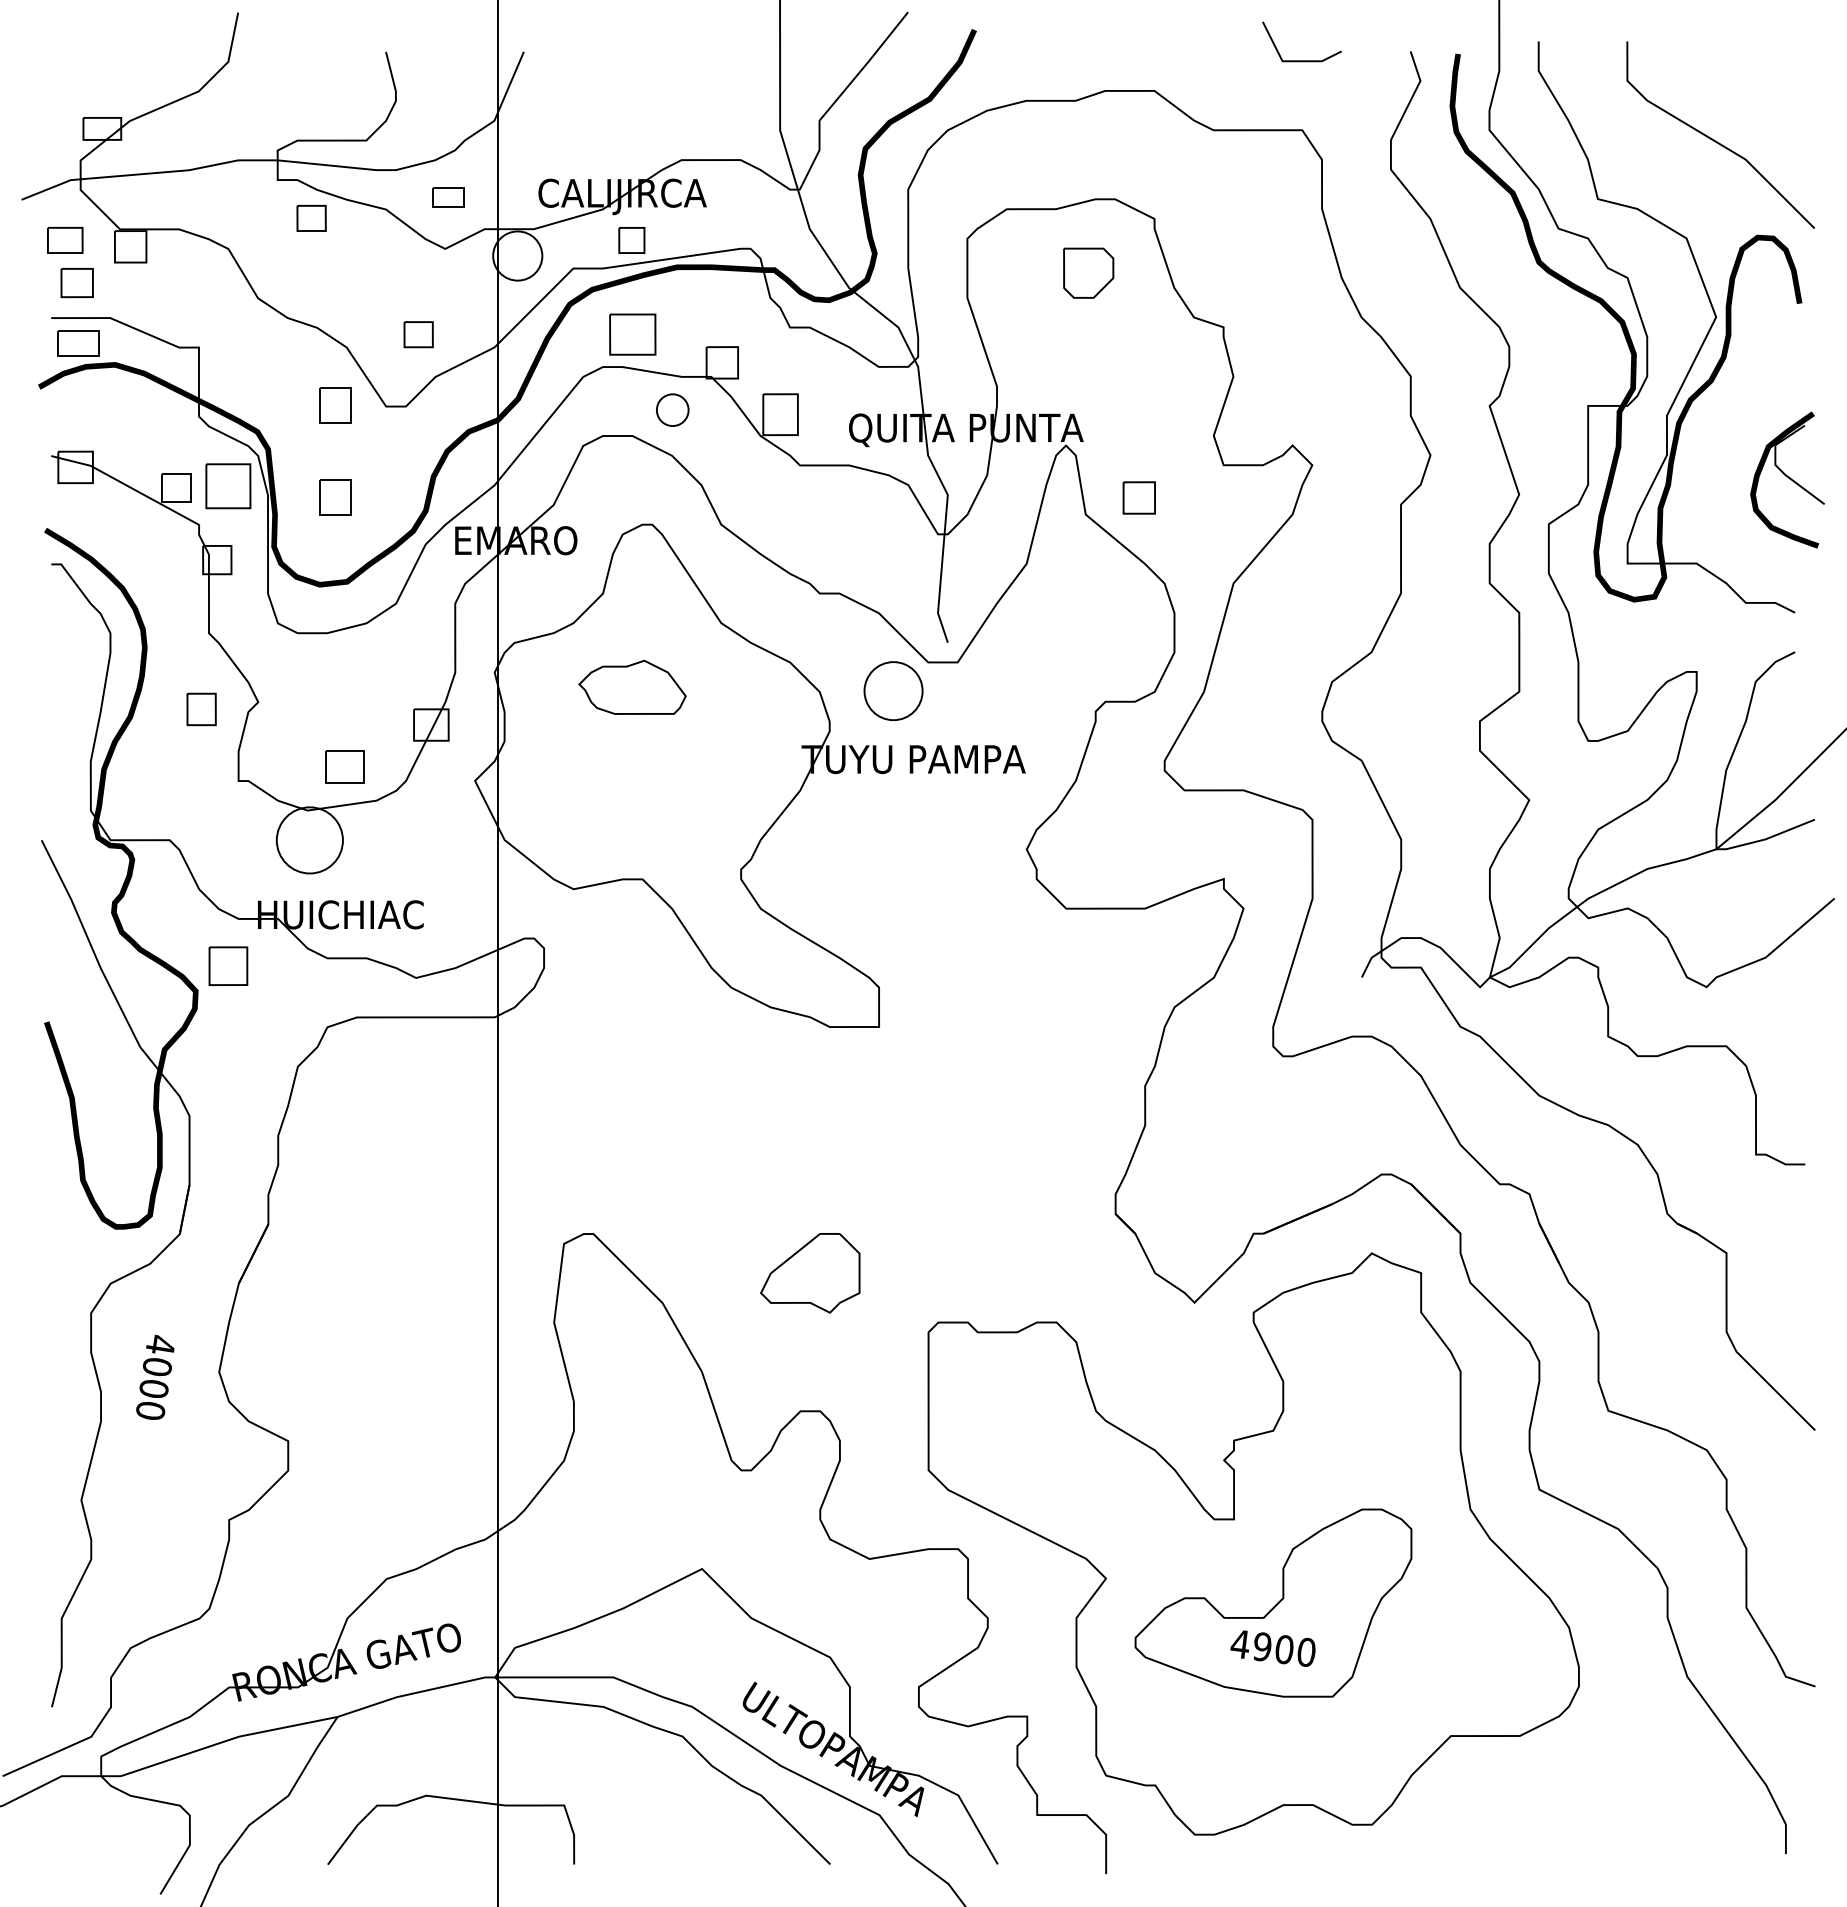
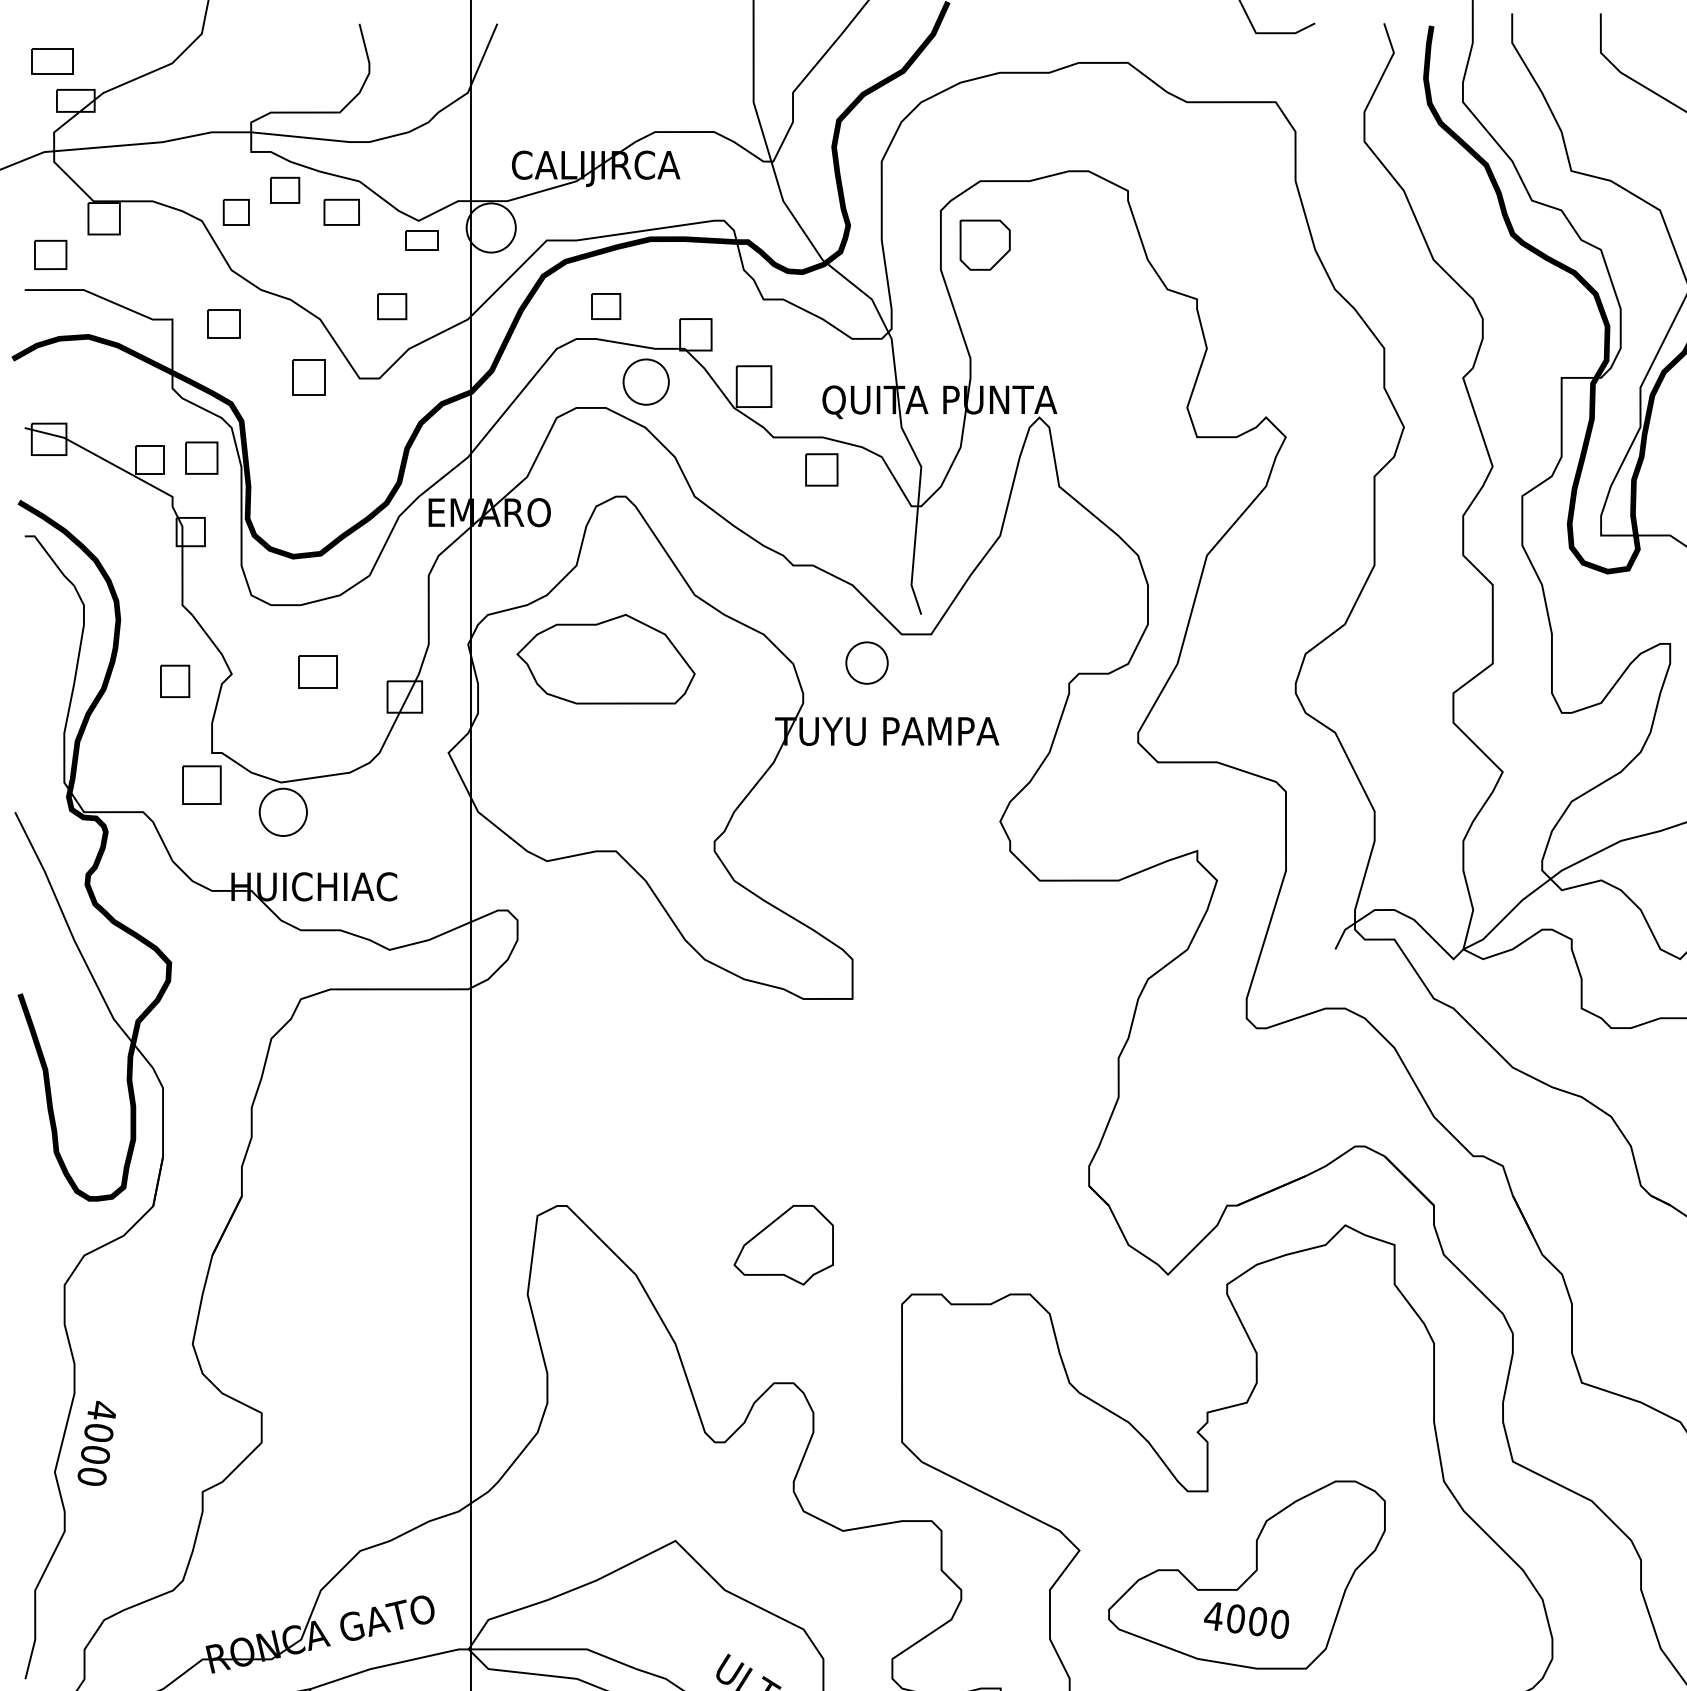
part: (448, 197) -> (421, 240), moved
part: (65, 240) -> (341, 212), moved
part: (631, 240) -> (235, 212), moved
part: (1088, 272) -> (984, 244), moved
part: (632, 334) -> (605, 306), size x0.62
part: (78, 343) -> (51, 61), moved
part: (250, 351) -> (223, 323), added
circle: (672, 409) -> (645, 381), size x1.43
part: (227, 485) -> (200, 457), size x0.71
part: (335, 497) -> (308, 469), removed
part: (1138, 497) -> (820, 469), moved
part: (632, 687) -> (605, 659), size x1.67
circle: (893, 690) -> (866, 662), size x0.71
part: (344, 766) -> (317, 671), moved
circle: (309, 840) -> (282, 812), size x0.71
part: (228, 965) -> (201, 784), moved
text: (155, 1376) -> (96, 1442), moved
text: (1262, 1646) -> (1235, 1618), 4900 -> 4000

